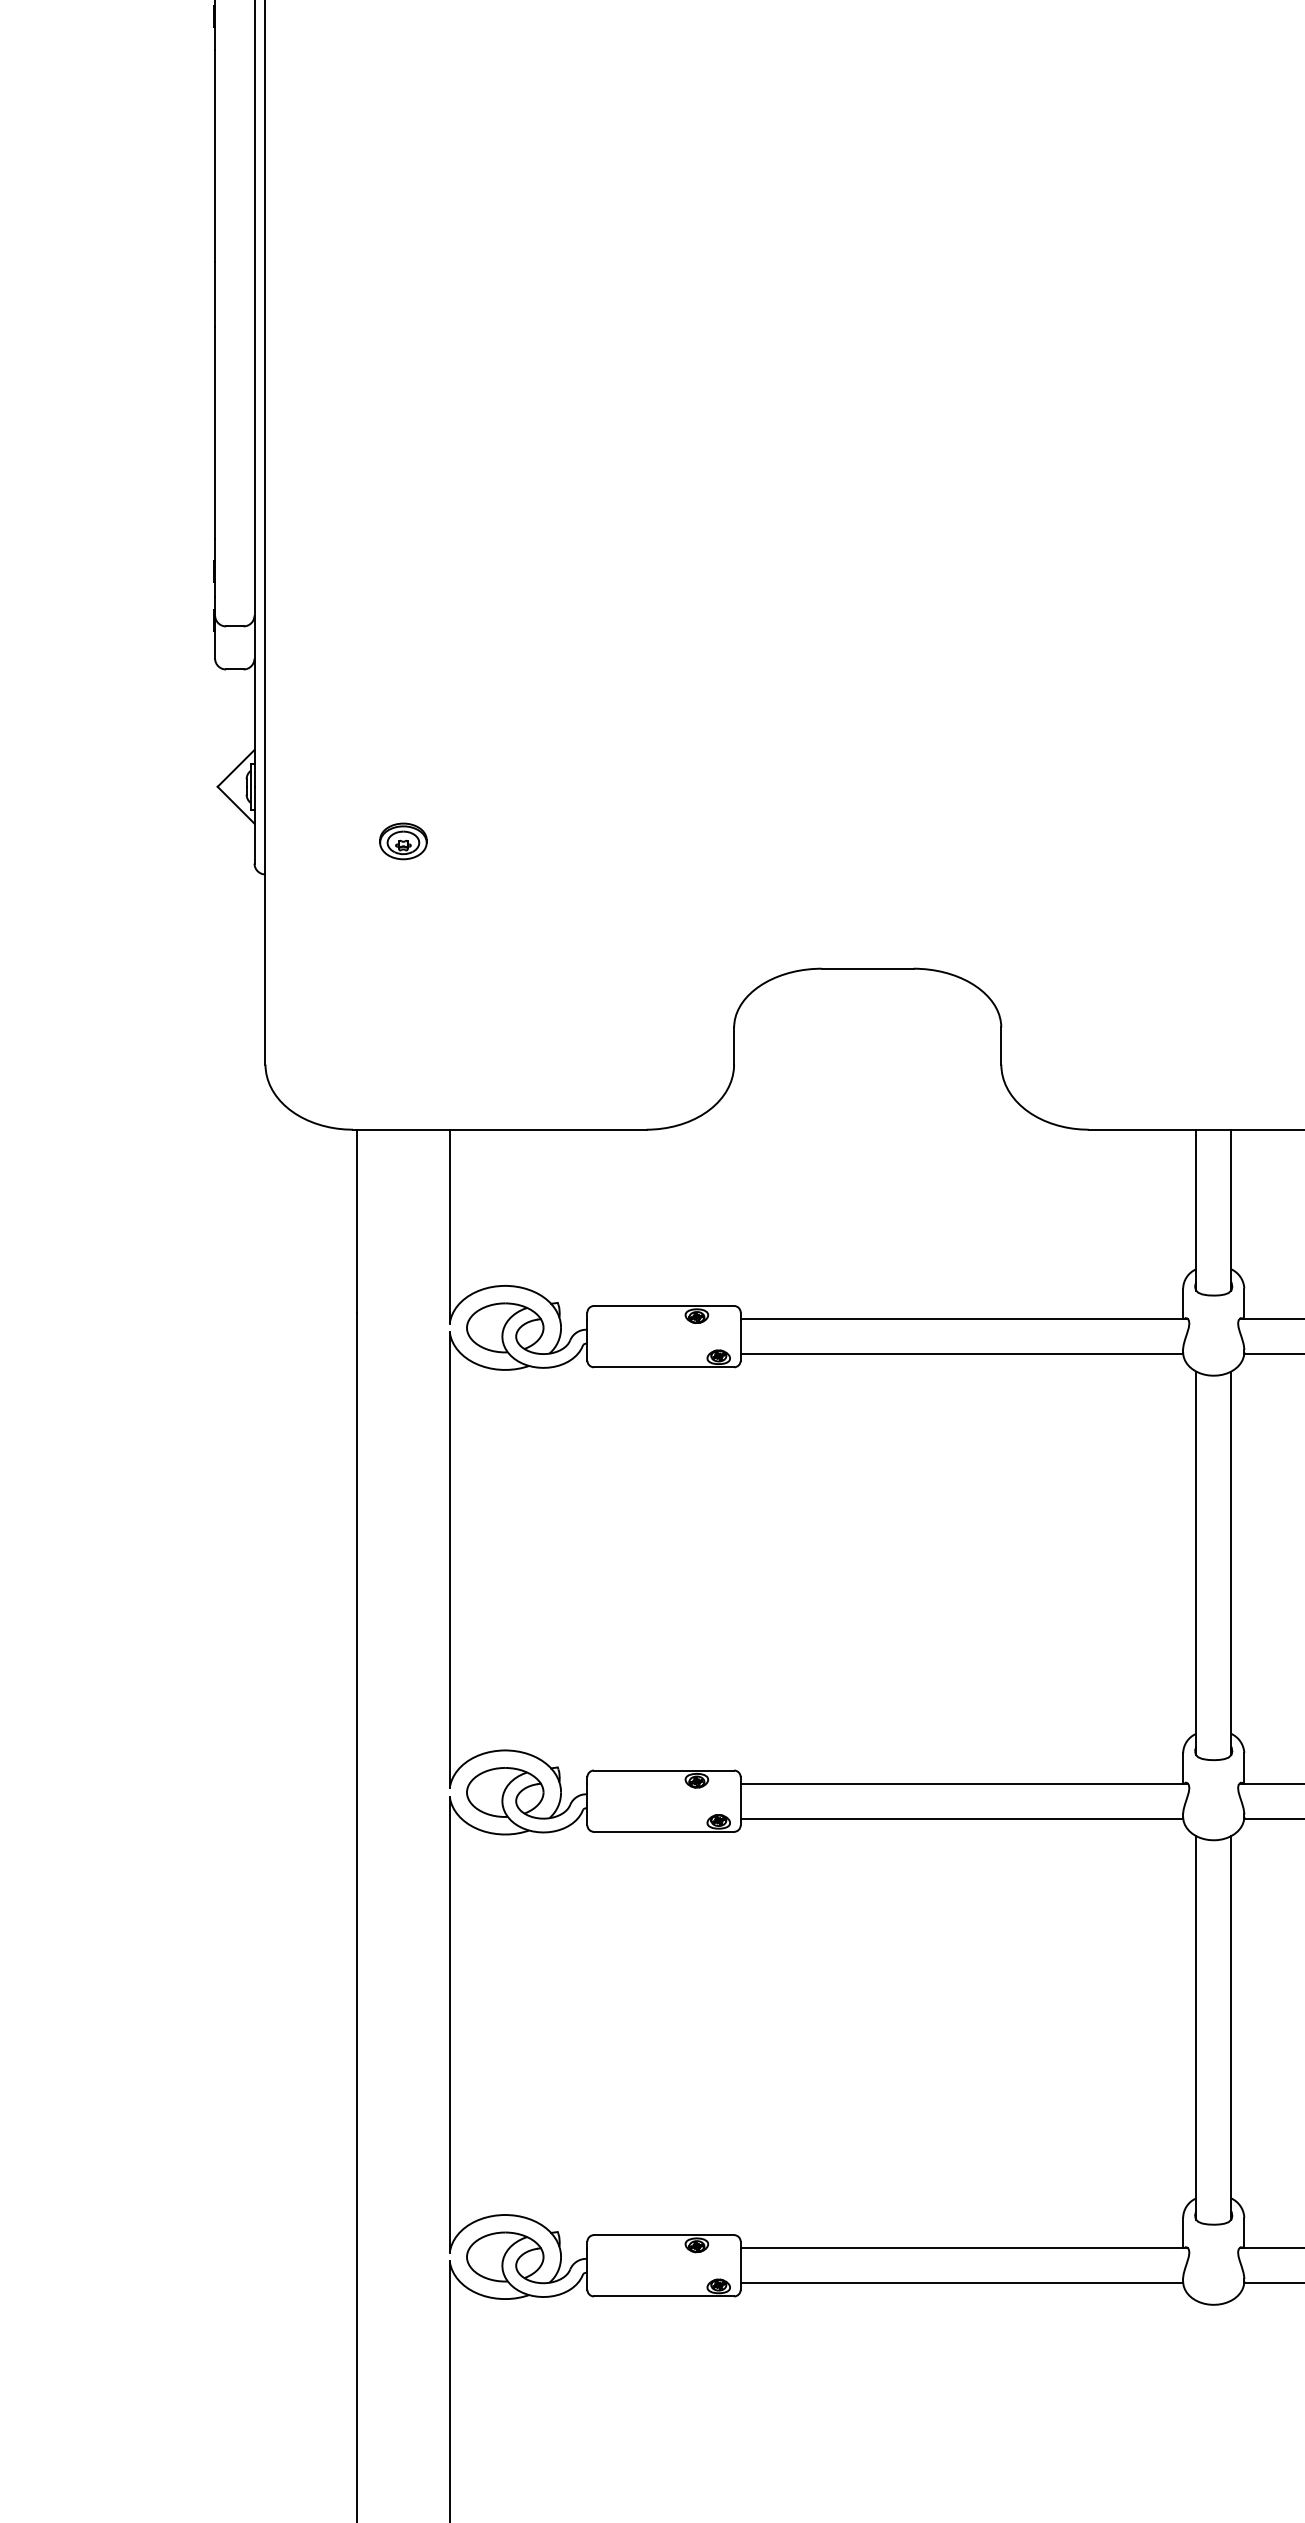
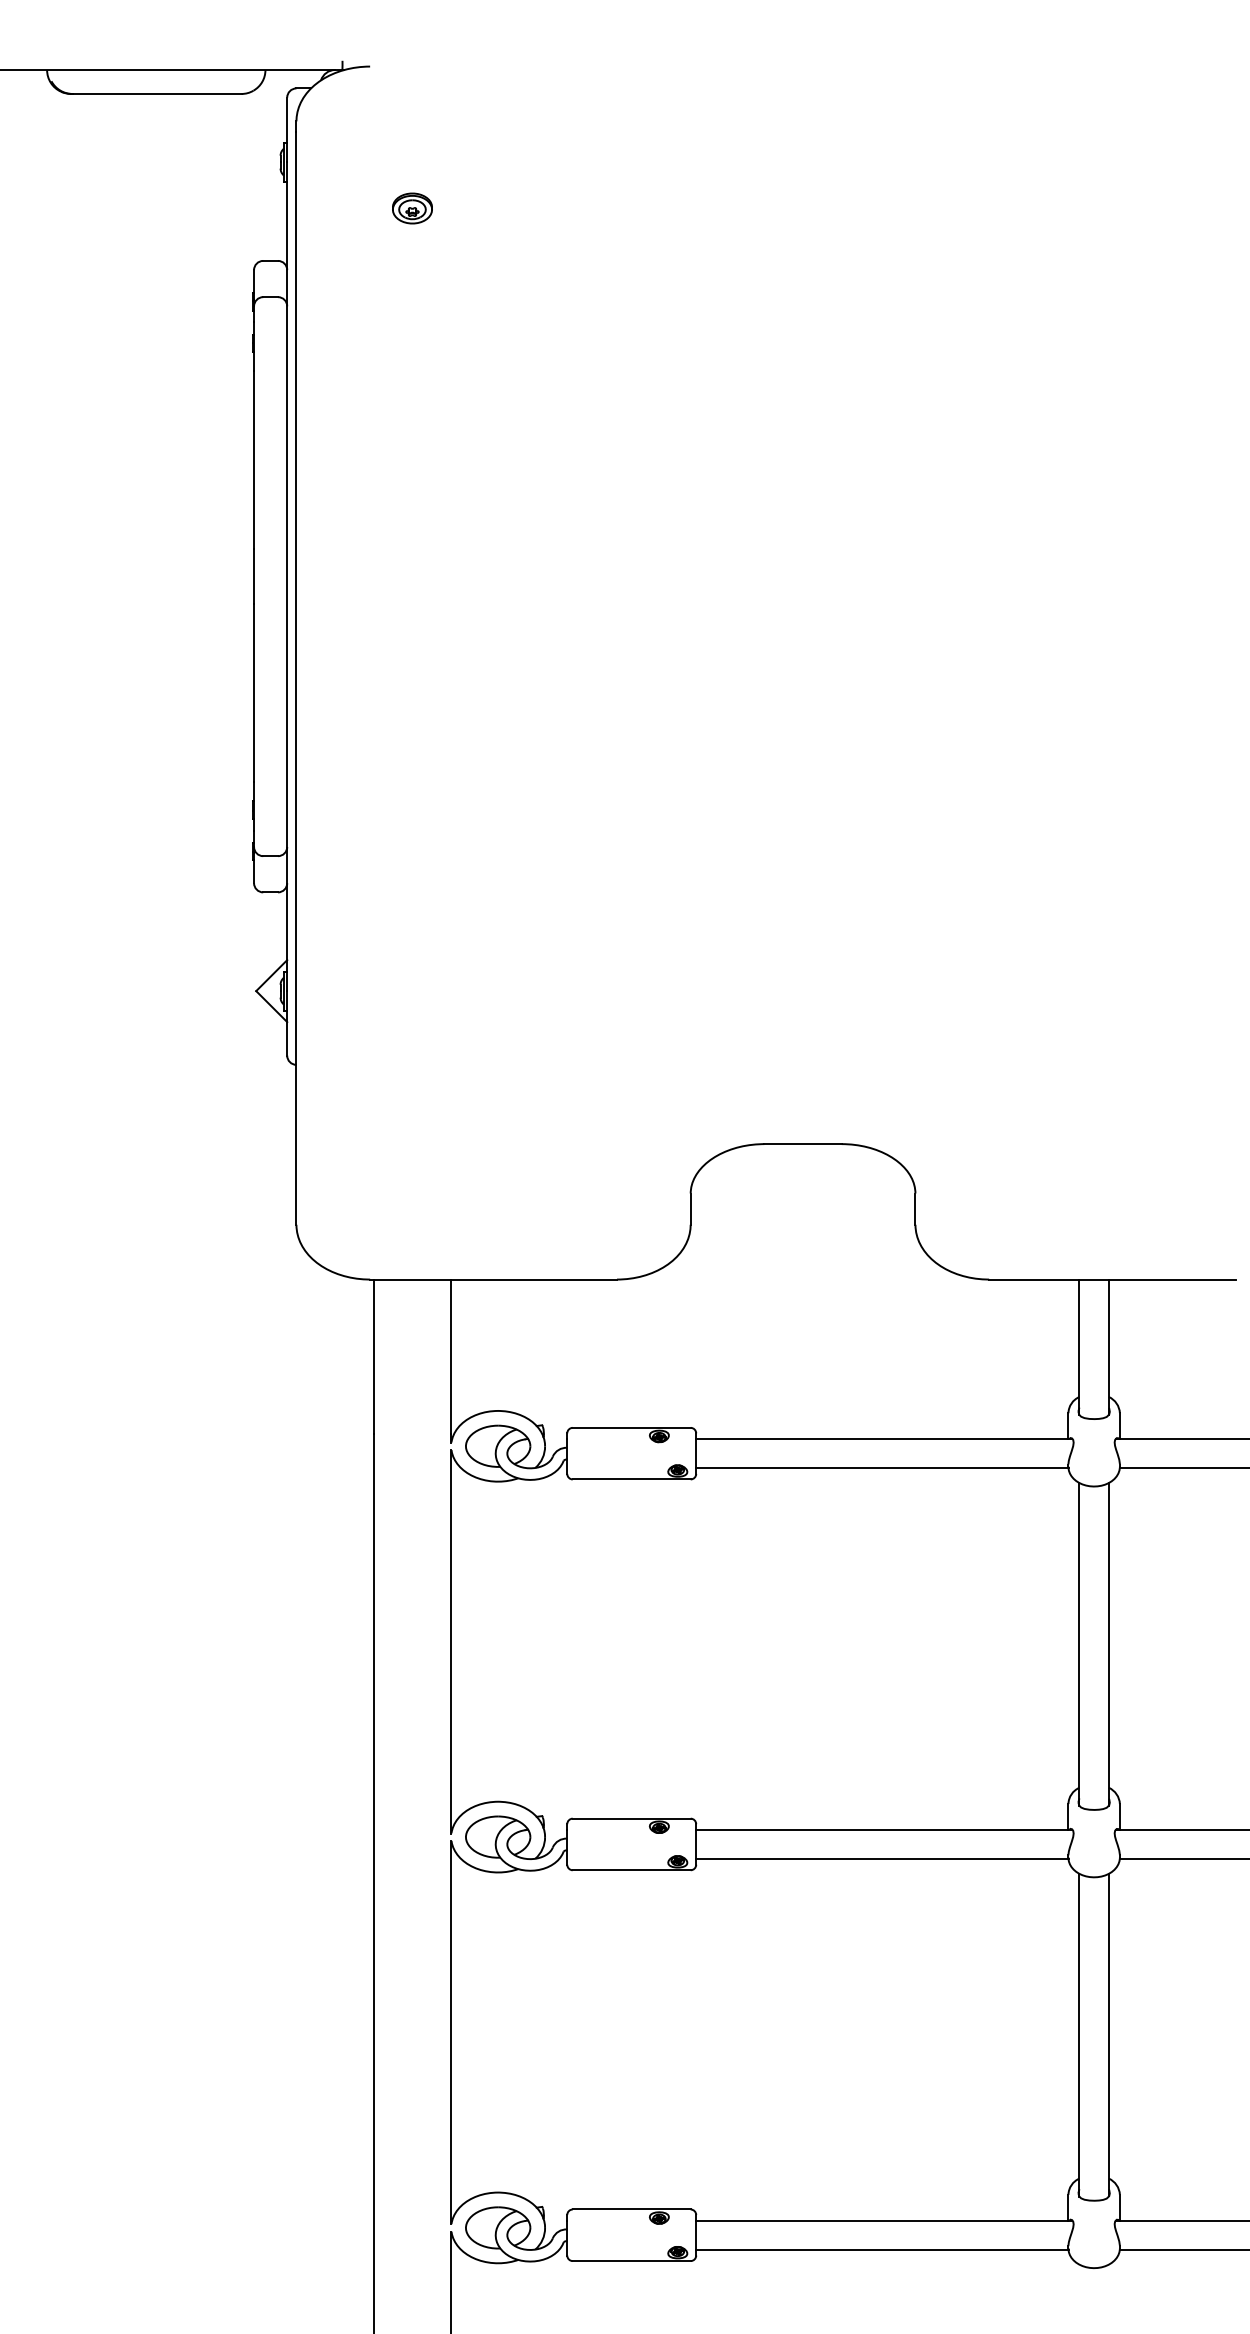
part: (403, 840) -> (412, 1036), removed

